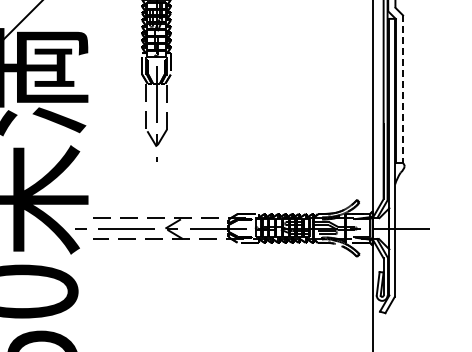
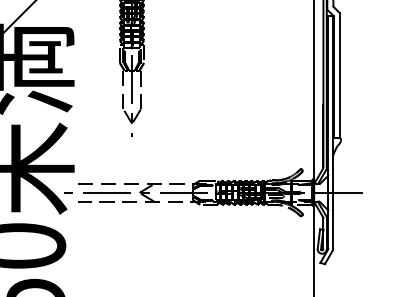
line: (403, 89) -> (340, 75), dashed -> solid

